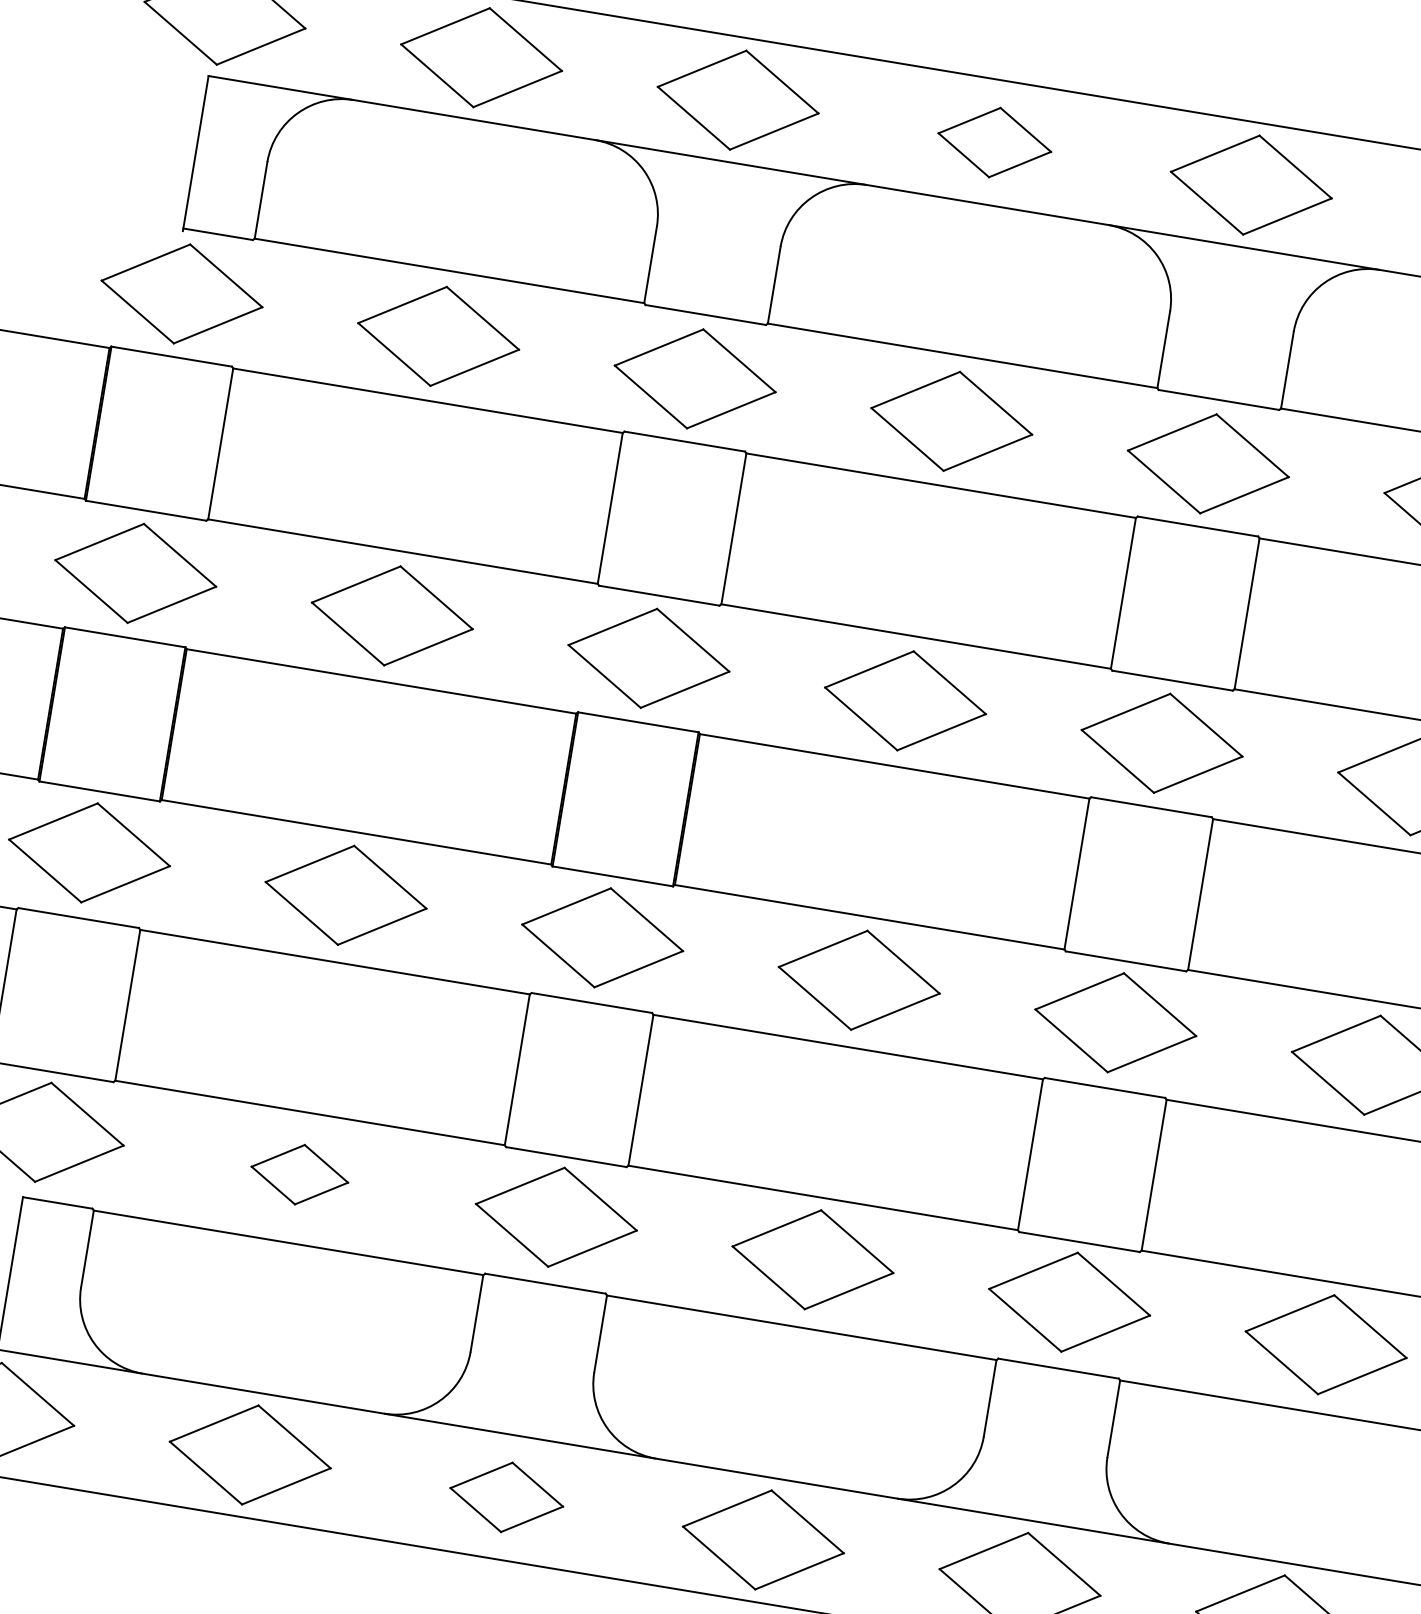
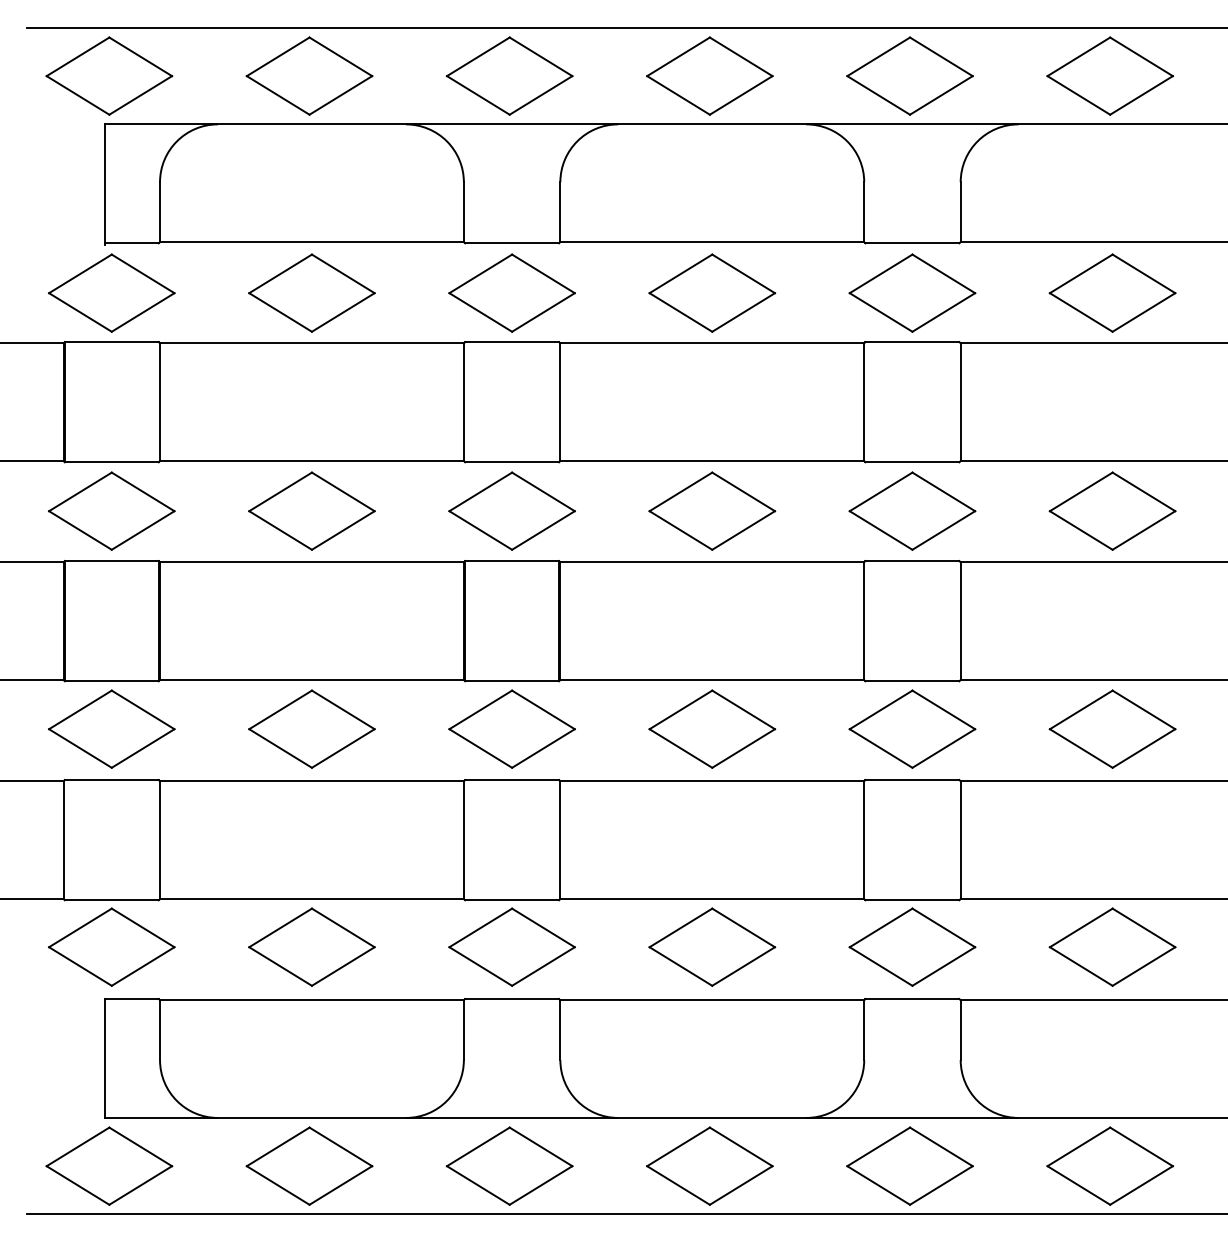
part: (994, 141) -> (709, 75), size x1.43
part: (299, 1173) -> (311, 946), size x1.67
part: (506, 1496) -> (509, 1165), size x1.43

